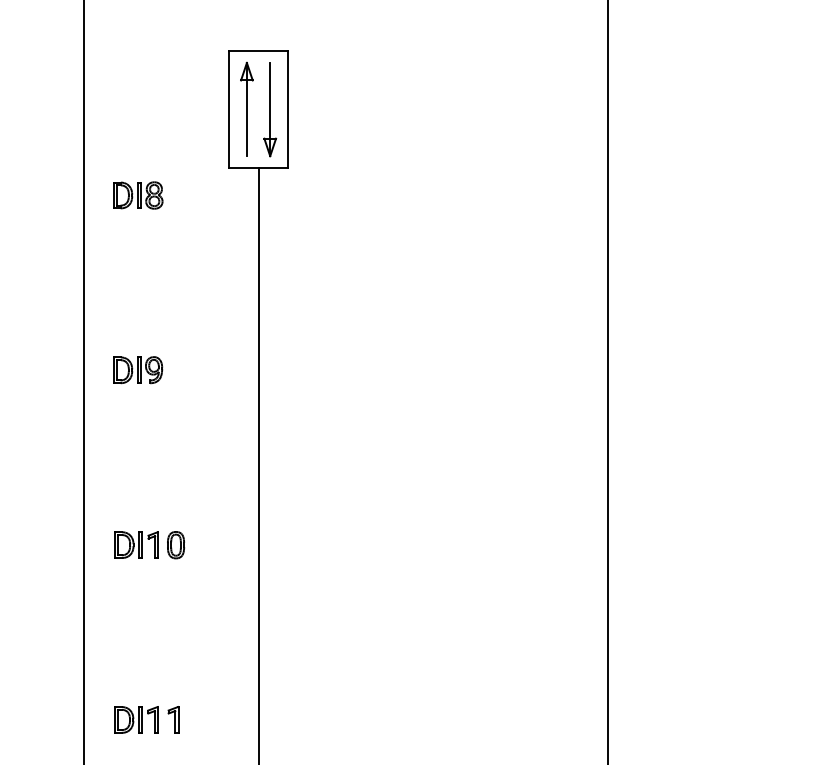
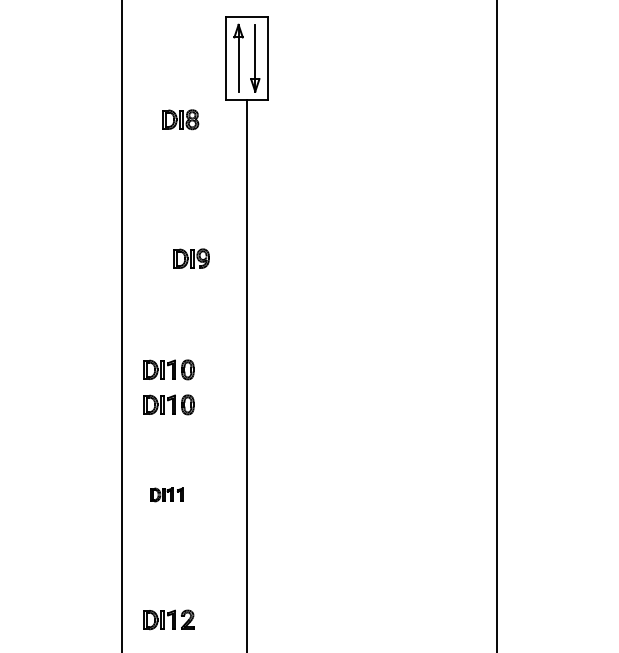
part: (137, 195) -> (180, 119), moved
part: (137, 369) -> (191, 258), moved
part: (148, 593) -> (168, 404), added
part: (146, 719) -> (166, 494), size x0.7

